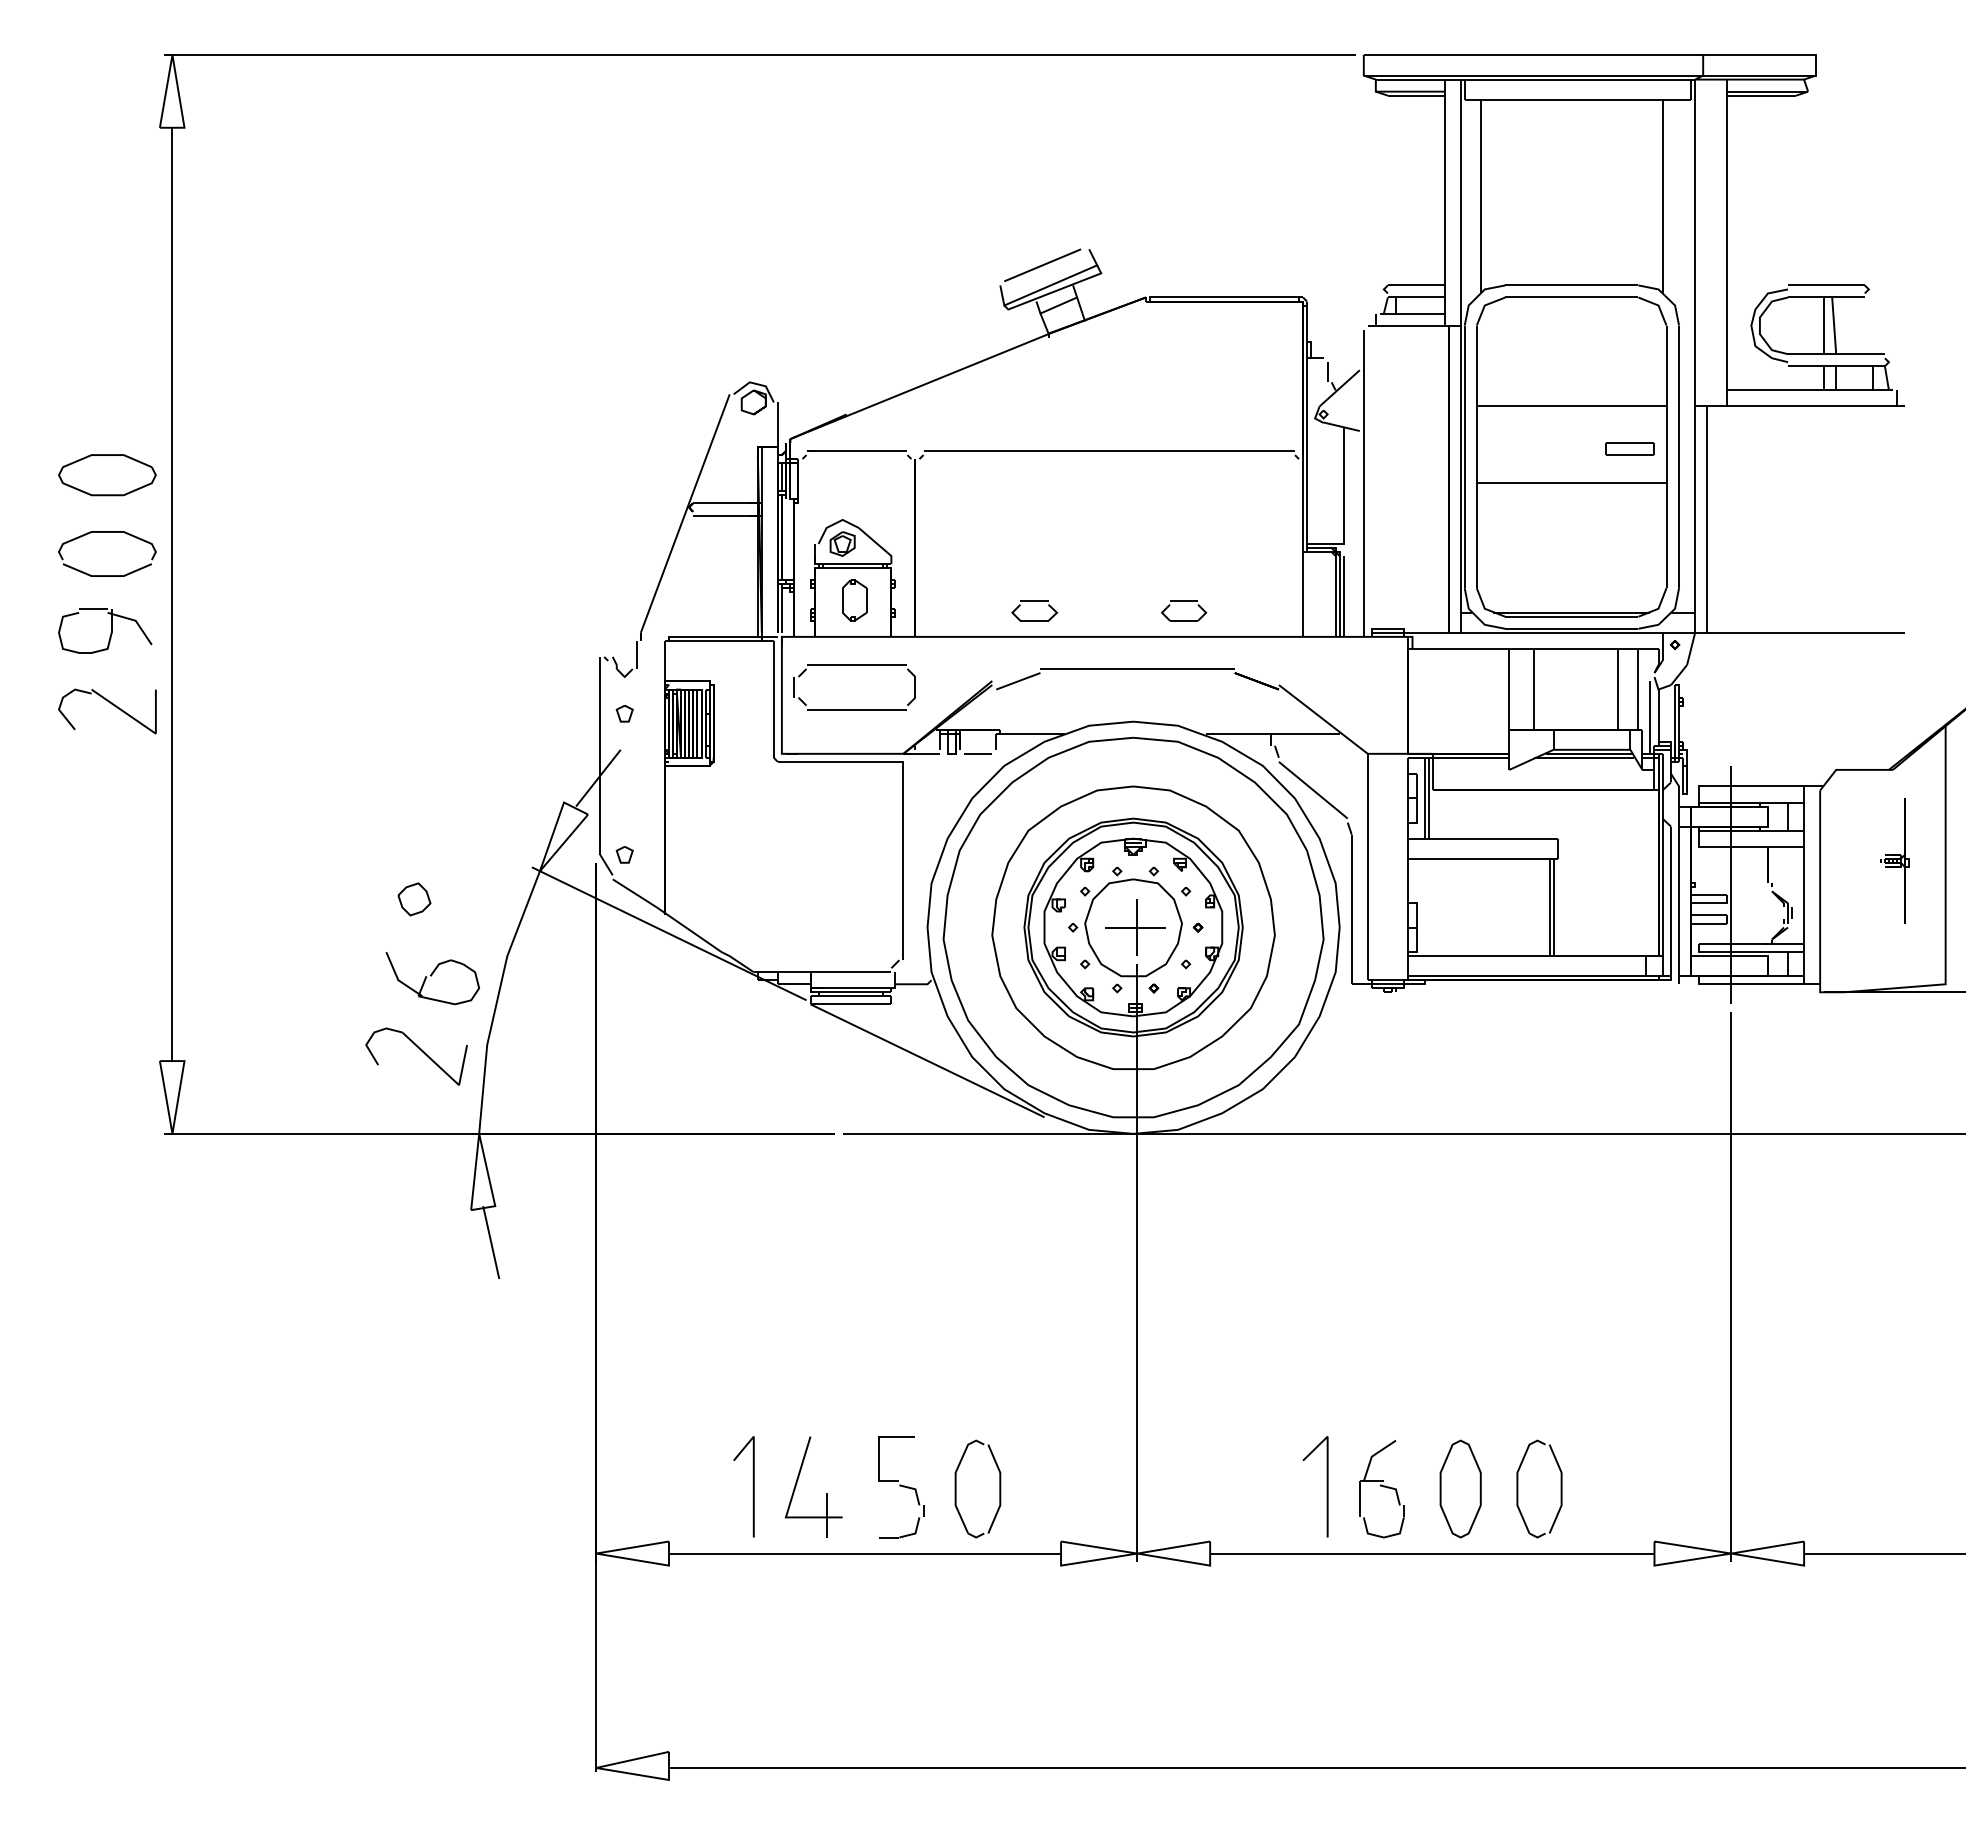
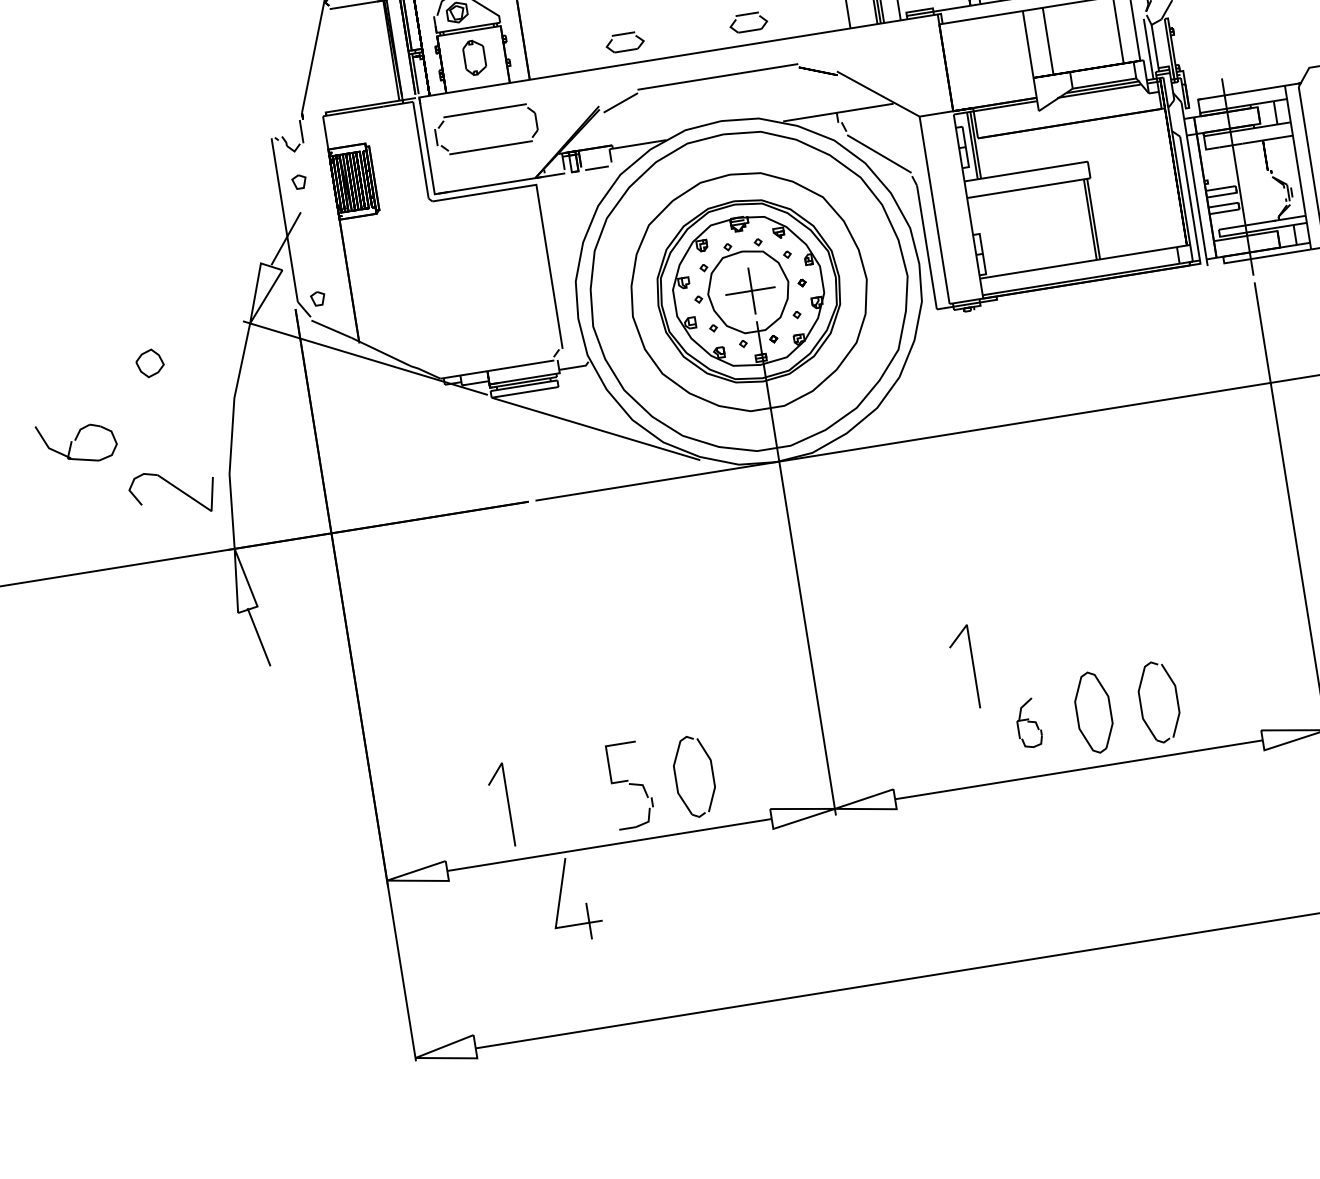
part: (432, 978) -> (76, 442), moved
line: (1326, 1486) -> (972, 666), moved
part: (1381, 1489) -> (1028, 723), size x0.6
part: (826, 1493) -> (586, 903), moved

